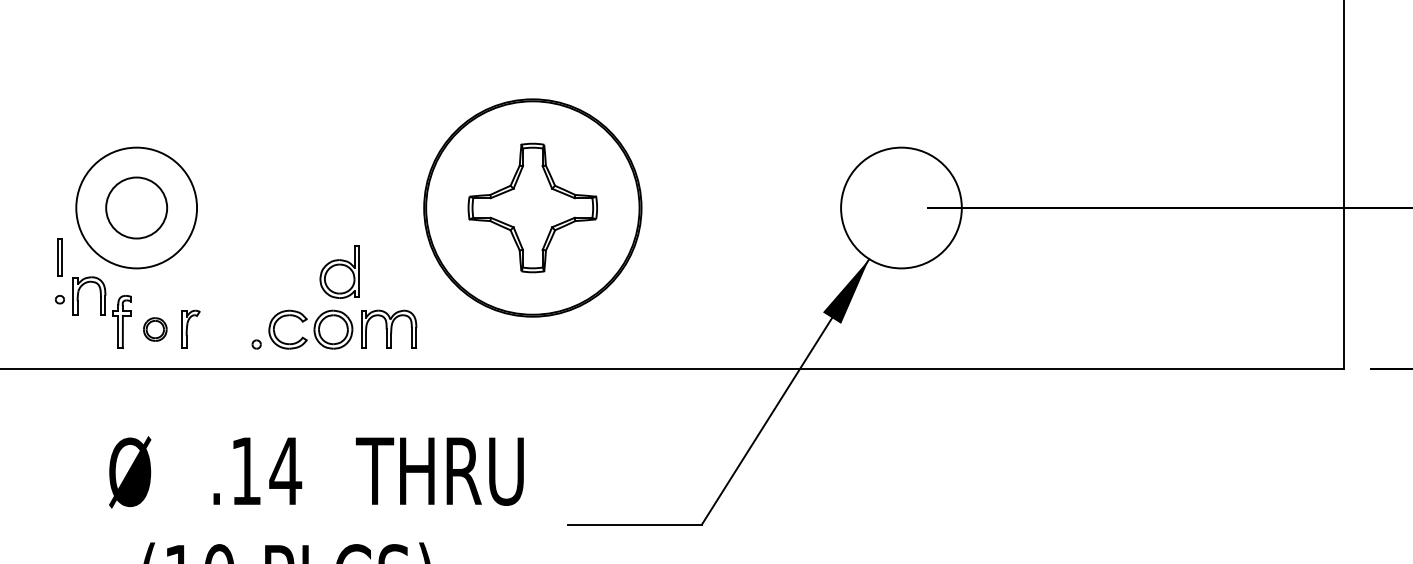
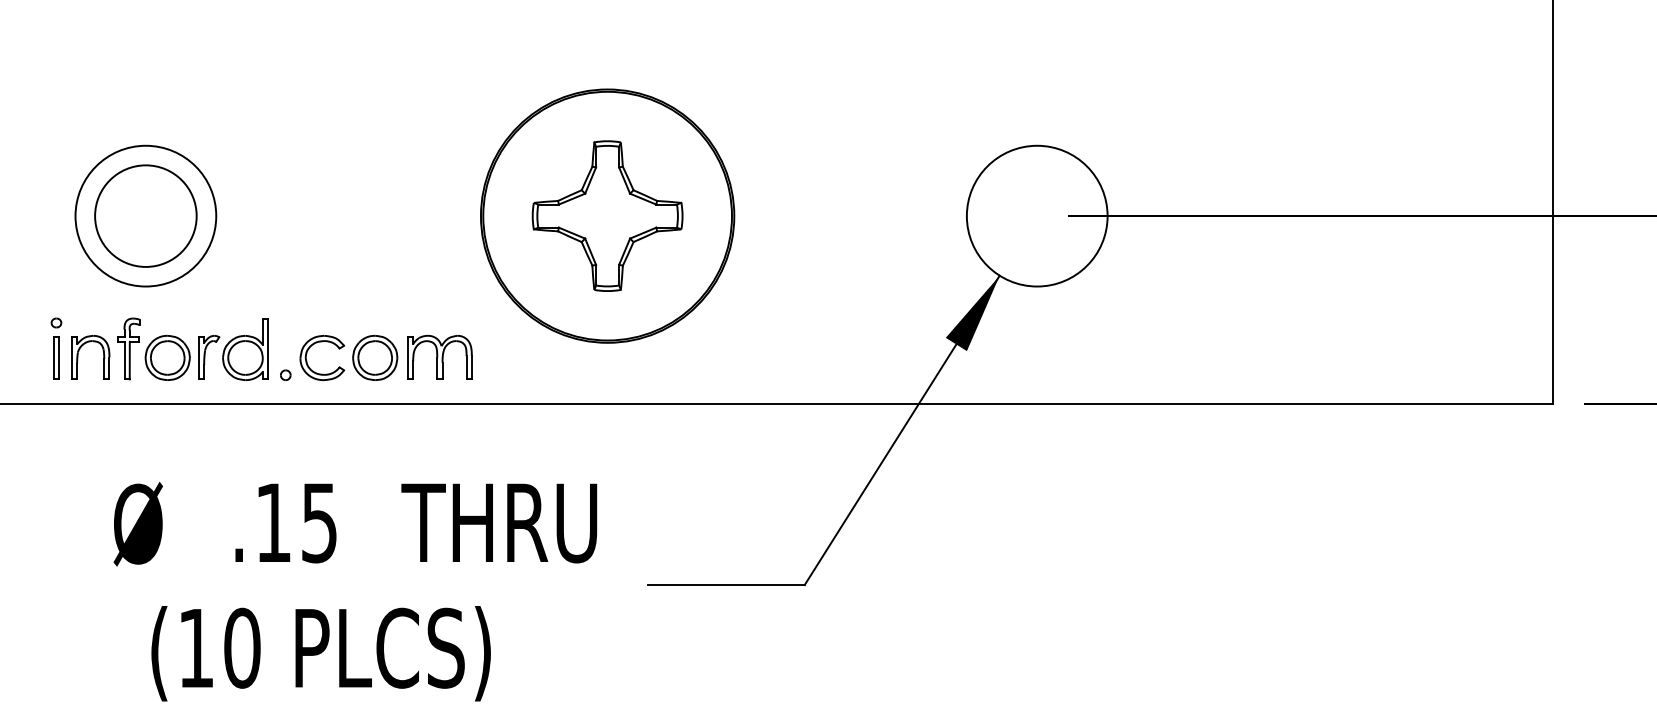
circle: (136, 207) -> (145, 215), size x1.43
part: (59, 257) -> (56, 357), moved
part: (339, 271) -> (245, 349), moved
part: (78, 295) -> (78, 357), moved
part: (155, 329) -> (167, 357), size x1.67
text: (285, 471) -> (319, 523), .14 -> .15

